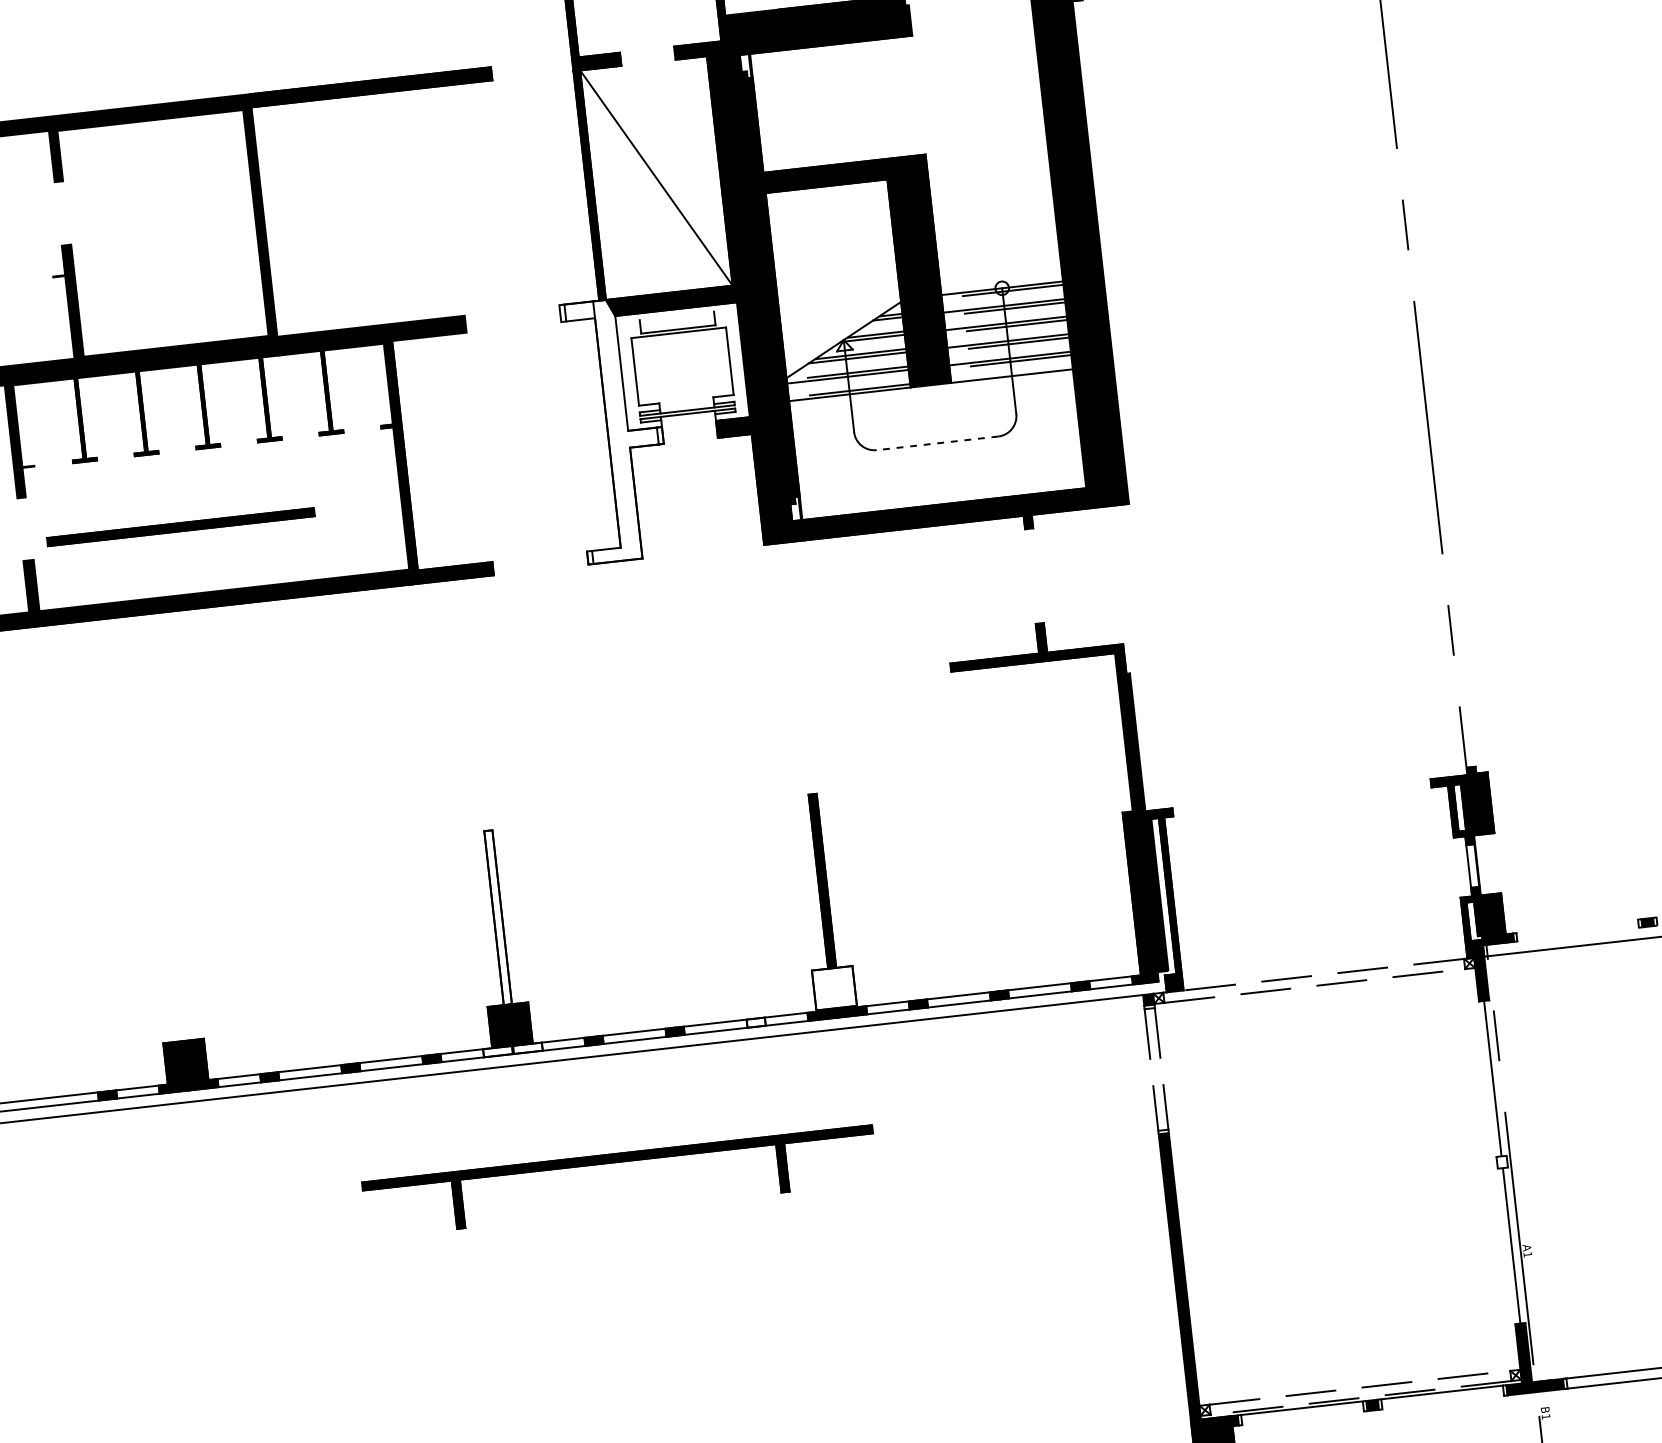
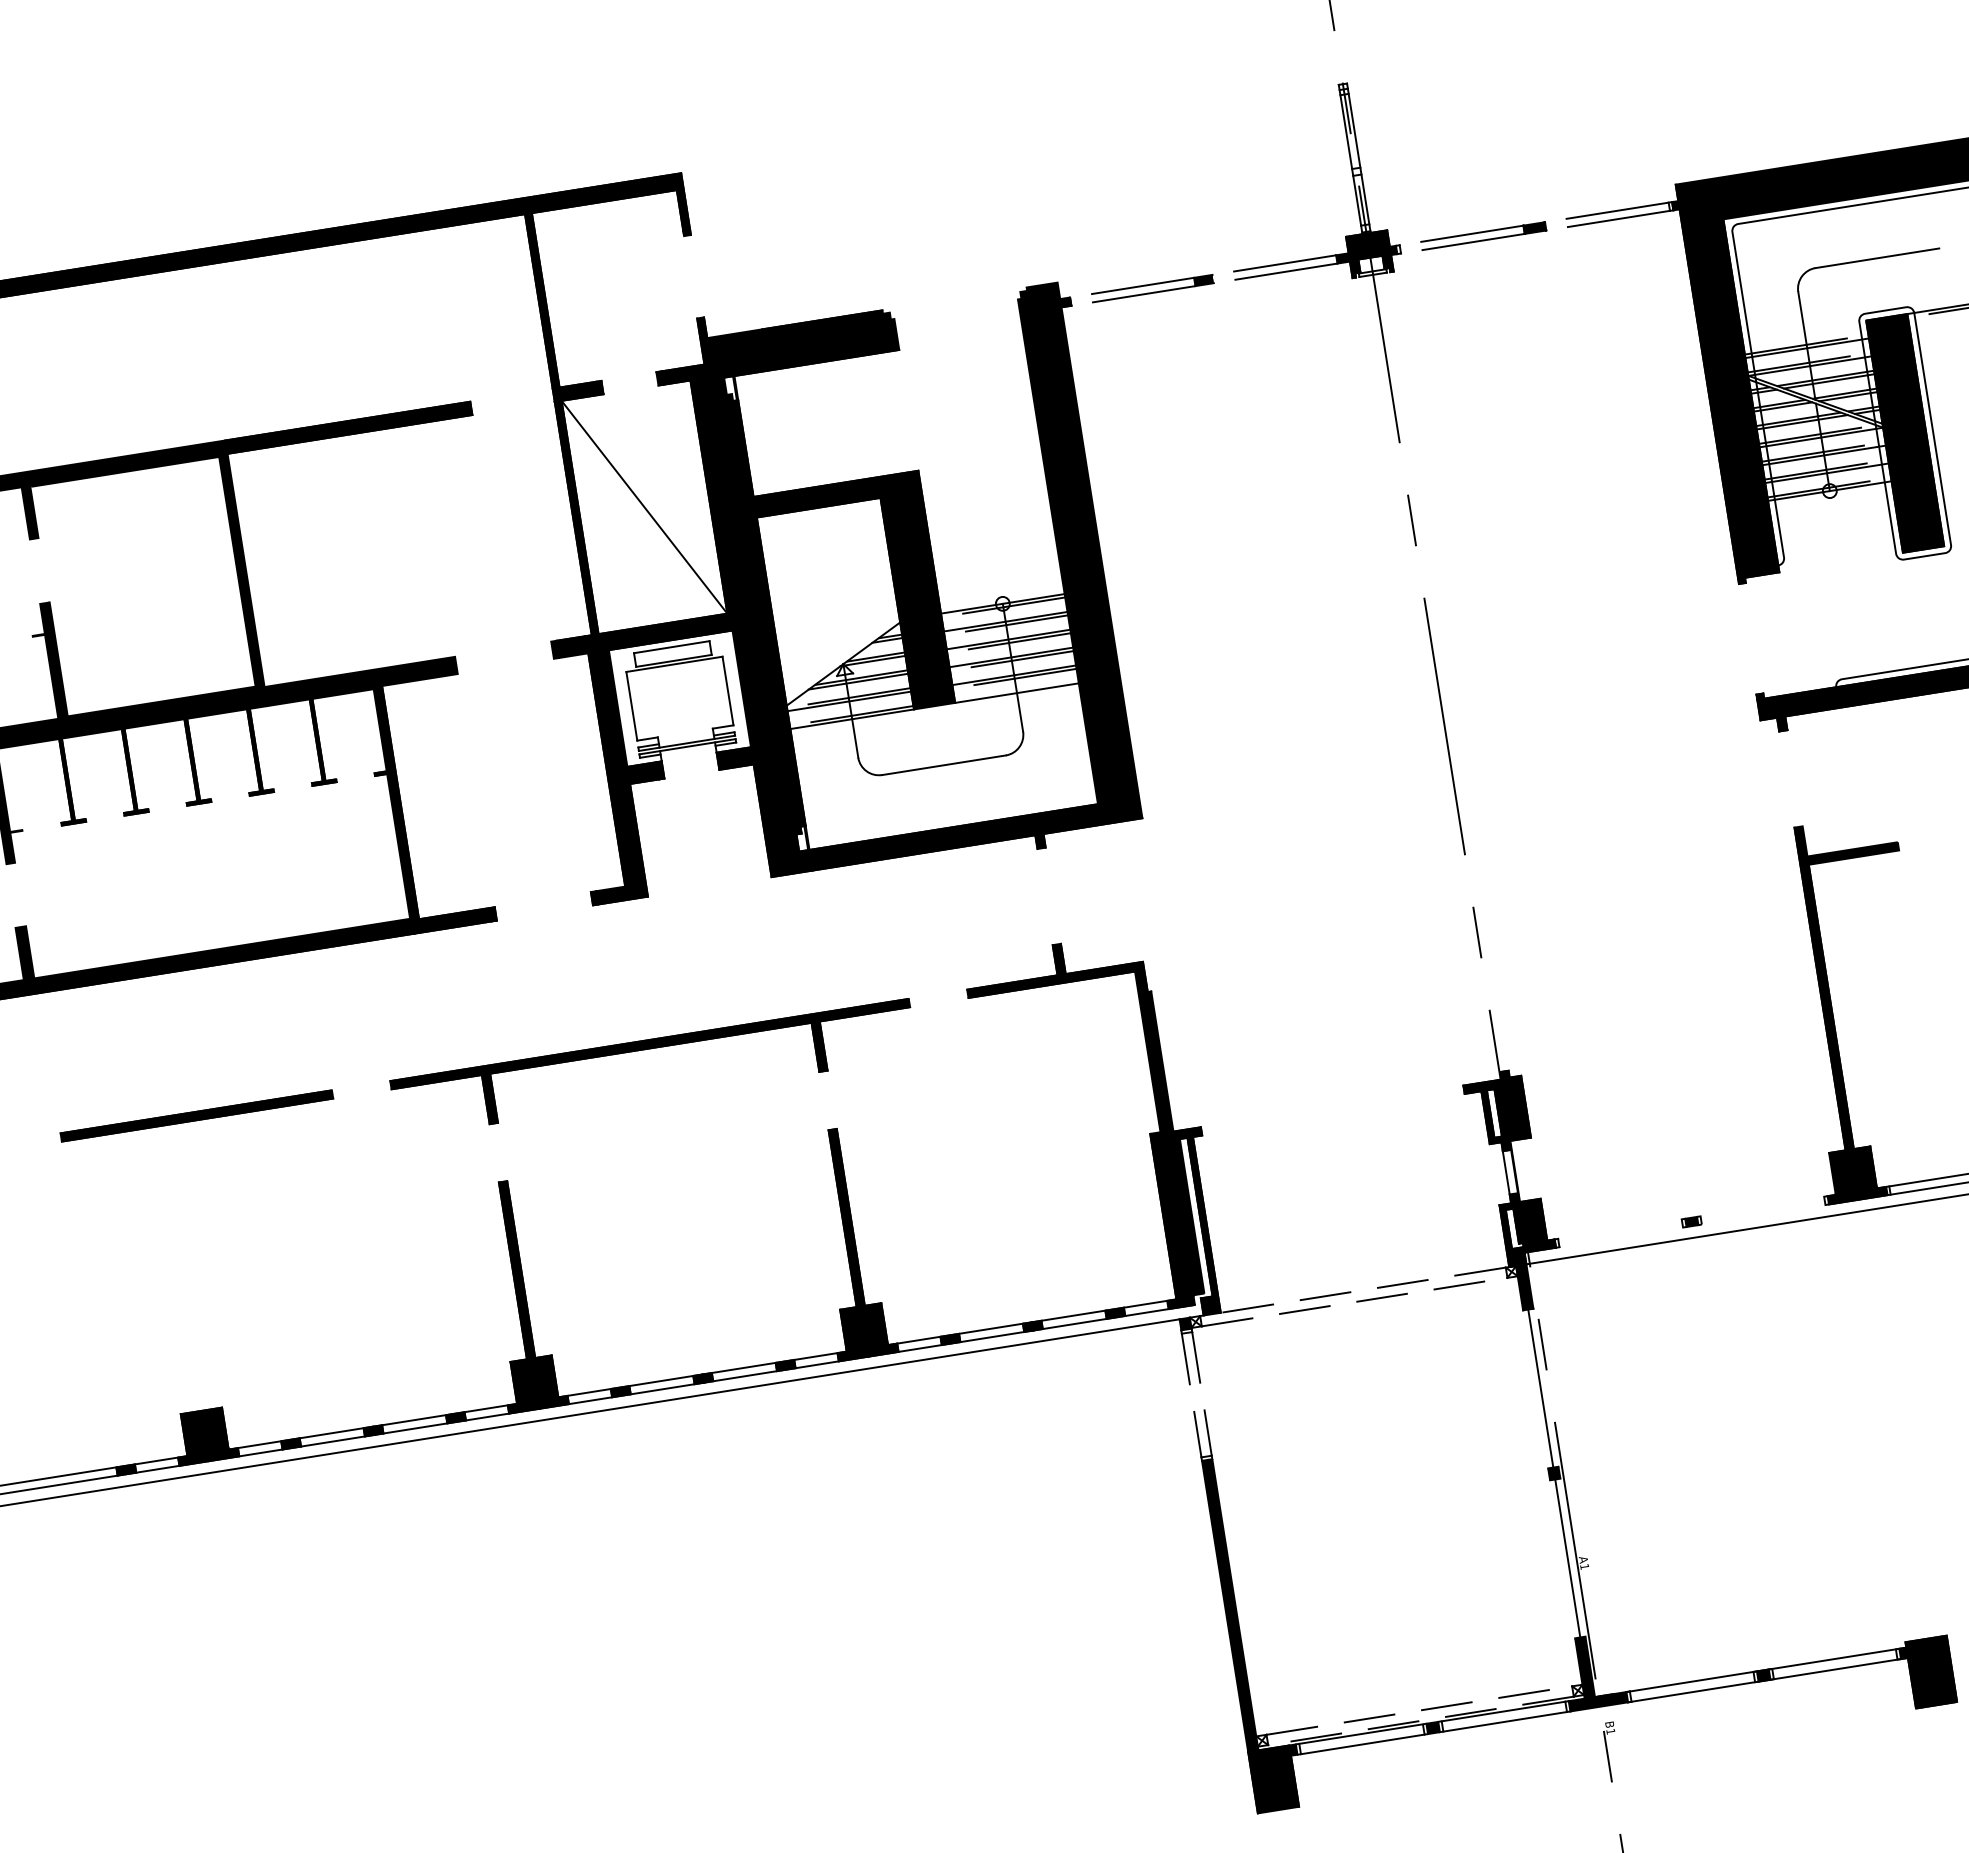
line: (676, 316) -> (671, 647), added
fill: (608, 432) -> (607, 769), added
line: (937, 443) -> (943, 765), dashed -> solid
part: (180, 526) -> (196, 1115), moved
fill: (497, 917) -> (516, 1270), added
fill: (834, 987) -> (863, 1326), added
fill: (756, 1022) -> (785, 1365), added
fill: (512, 1049) -> (537, 1404), added
fill: (1502, 1162) -> (1554, 1473), added
part: (617, 1163) -> (650, 1049), moved
line: (1443, 1402) -> (1505, 1721), added
line: (1302, 1418) -> (1362, 1744), added

